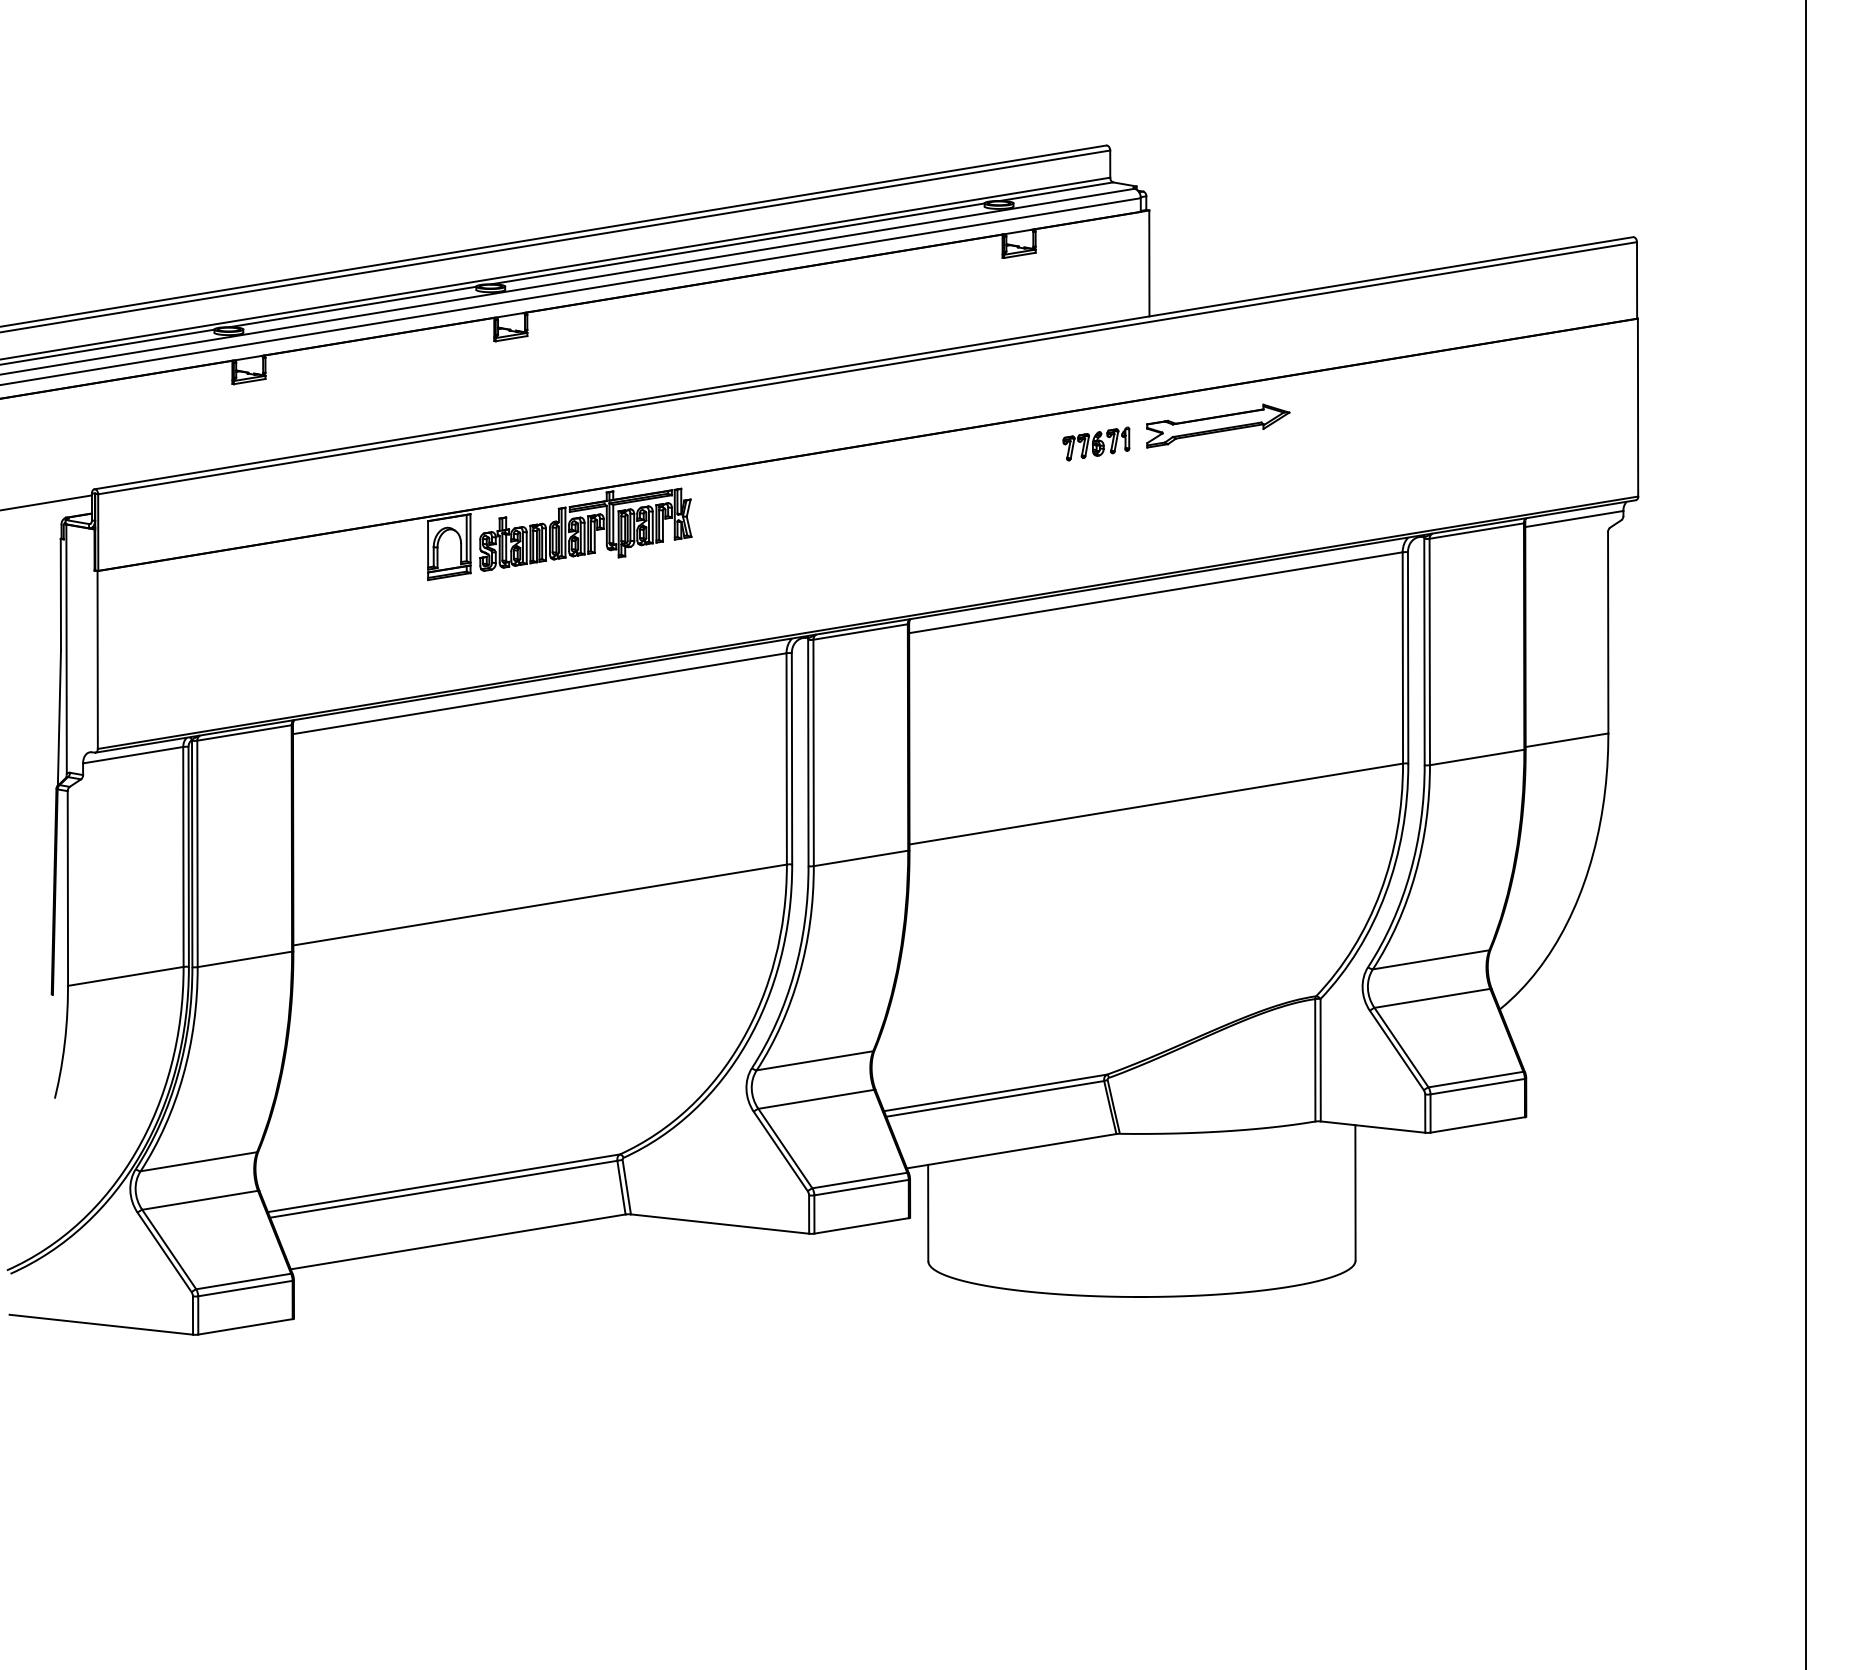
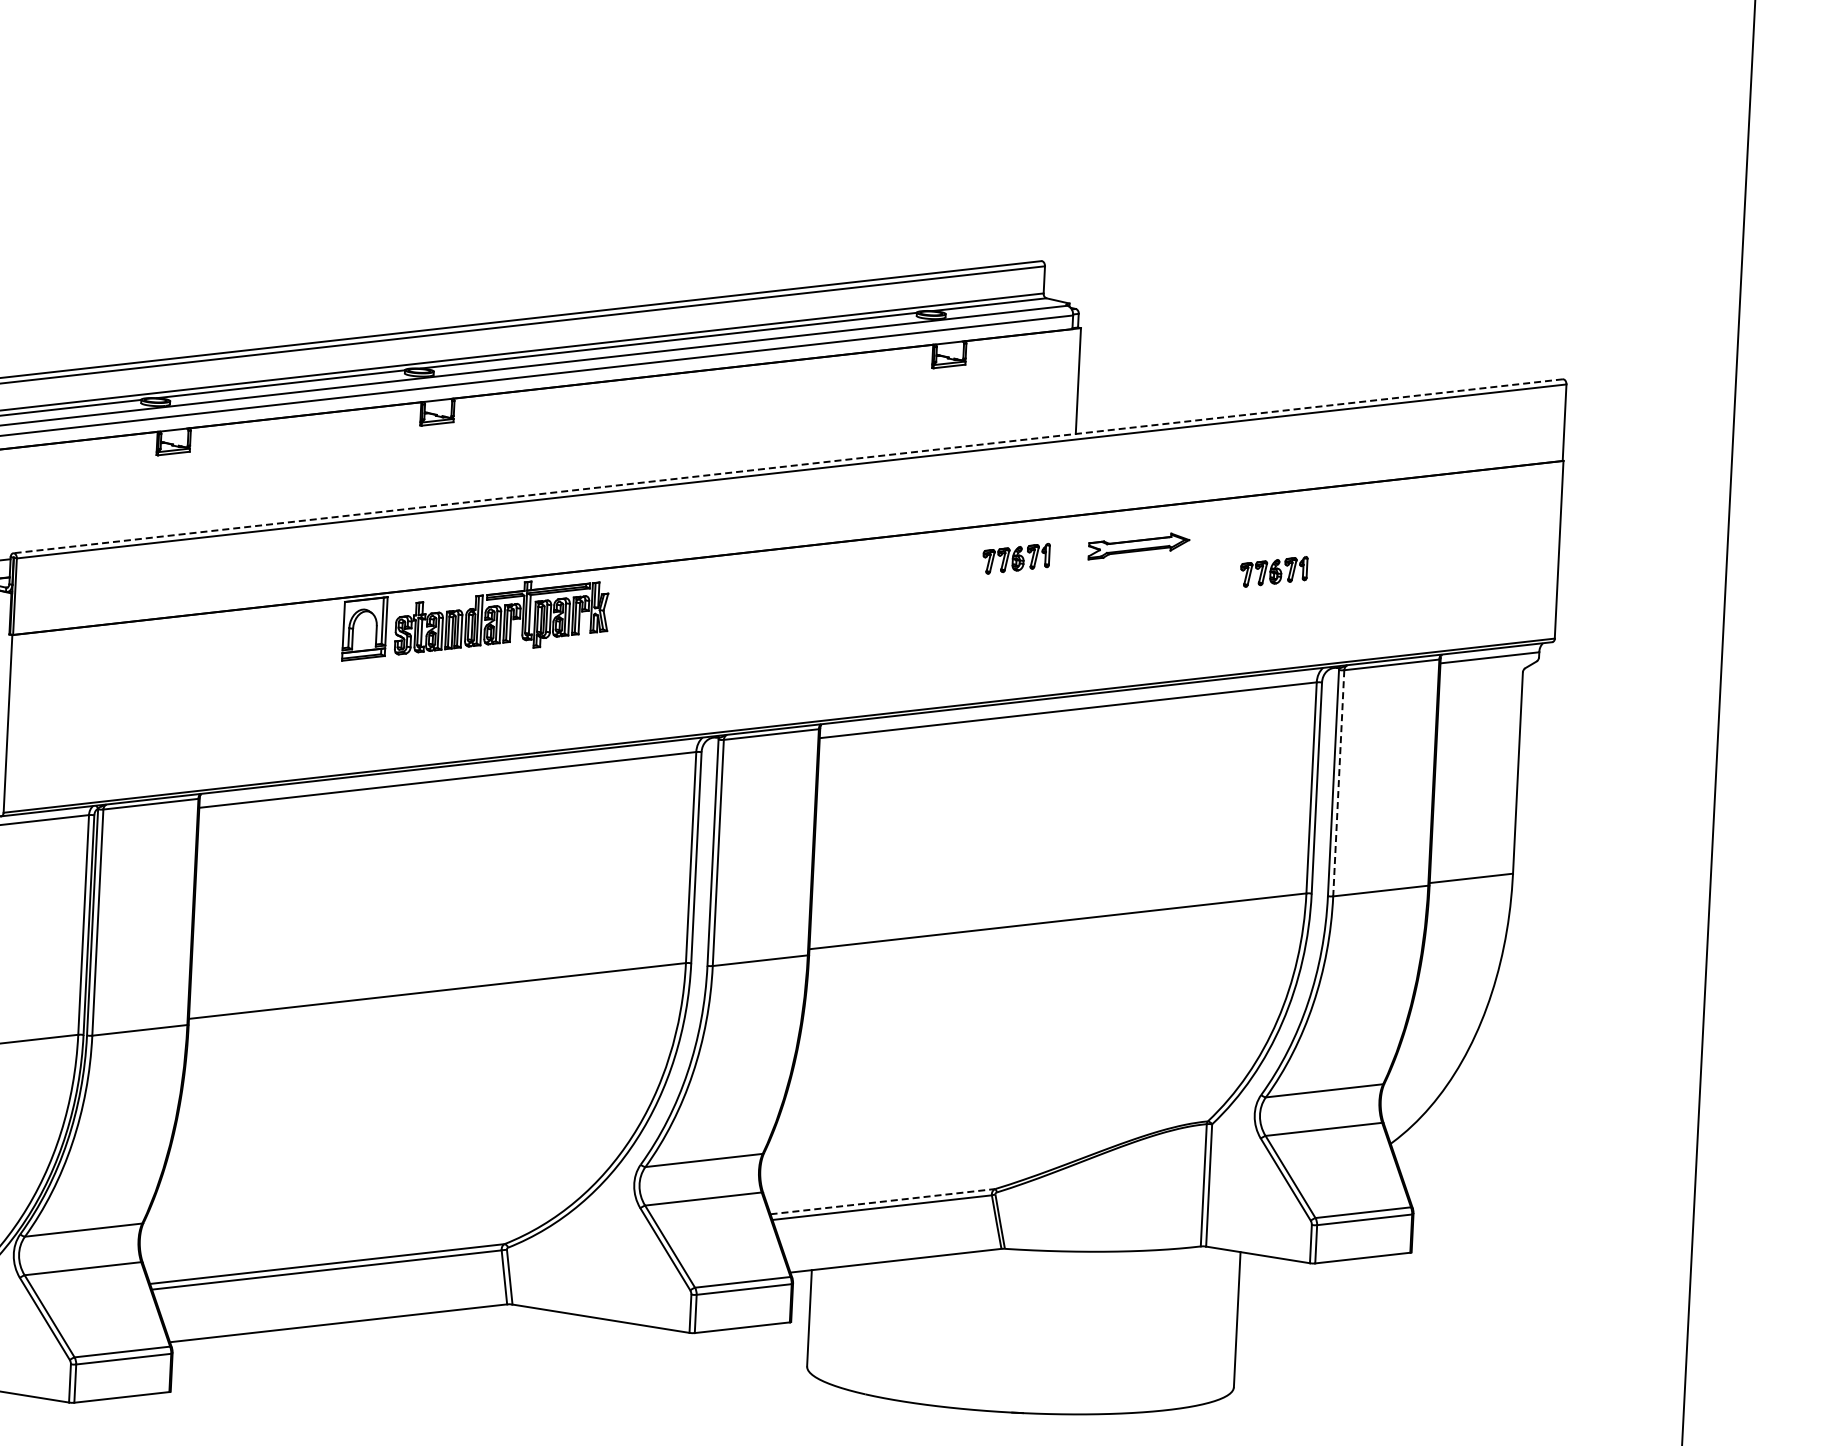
line: (863, 363) -> (787, 466), solid -> dashed
part: (1218, 425) -> (1139, 546), size x0.7
part: (1354, 443) -> (1274, 571), added
line: (1429, 652) -> (1338, 783), solid -> dashed
line: (996, 1092) -> (883, 1201), solid -> dashed

